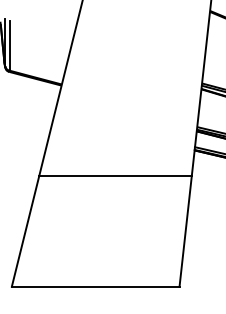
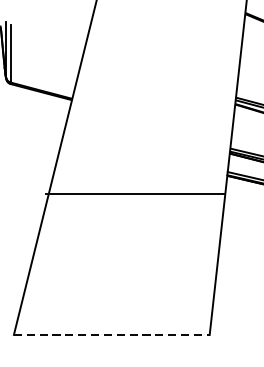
line: (115, 175) -> (134, 193), moved
line: (95, 286) -> (111, 334), solid -> dashed

